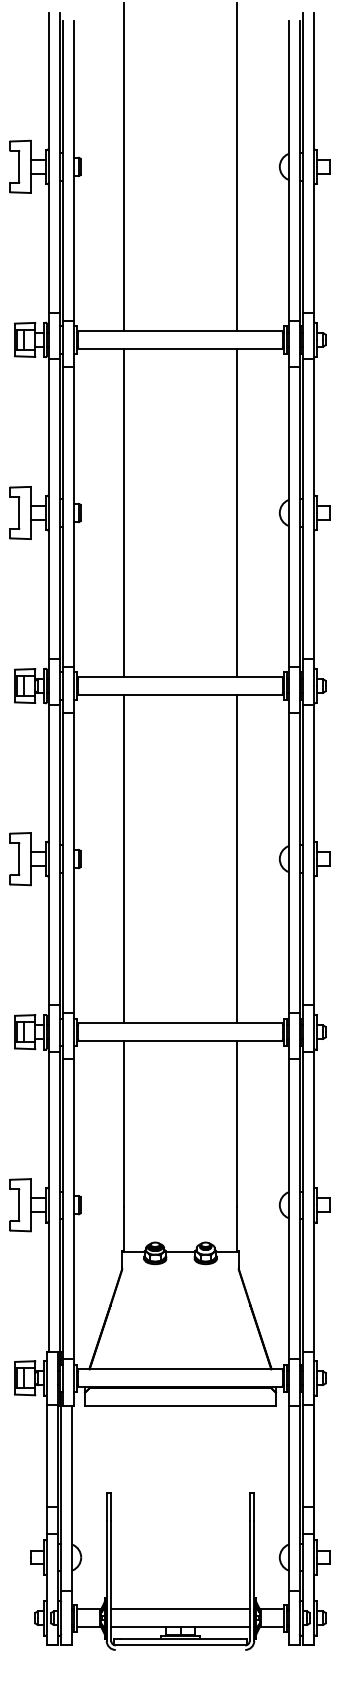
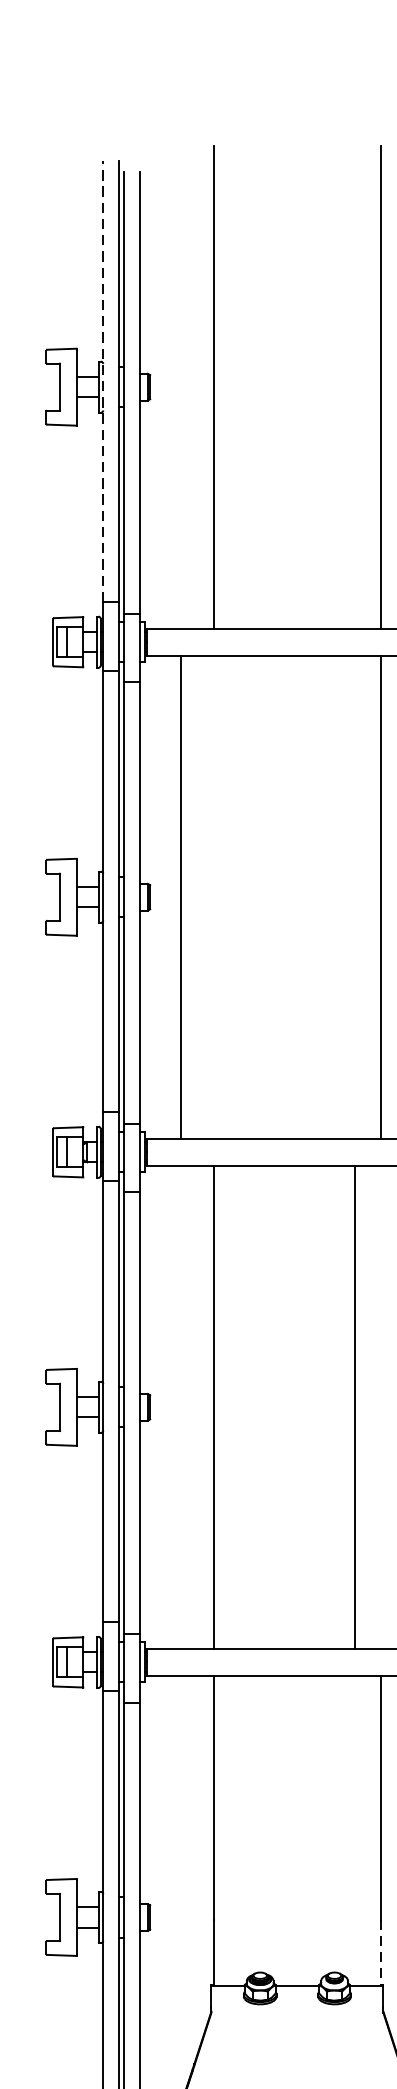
line: (48, 162) -> (102, 380), solid -> dashed
line: (123, 512) -> (180, 896), moved
line: (237, 859) -> (354, 1407), moved
line: (237, 1229) -> (381, 1953), solid -> dashed

